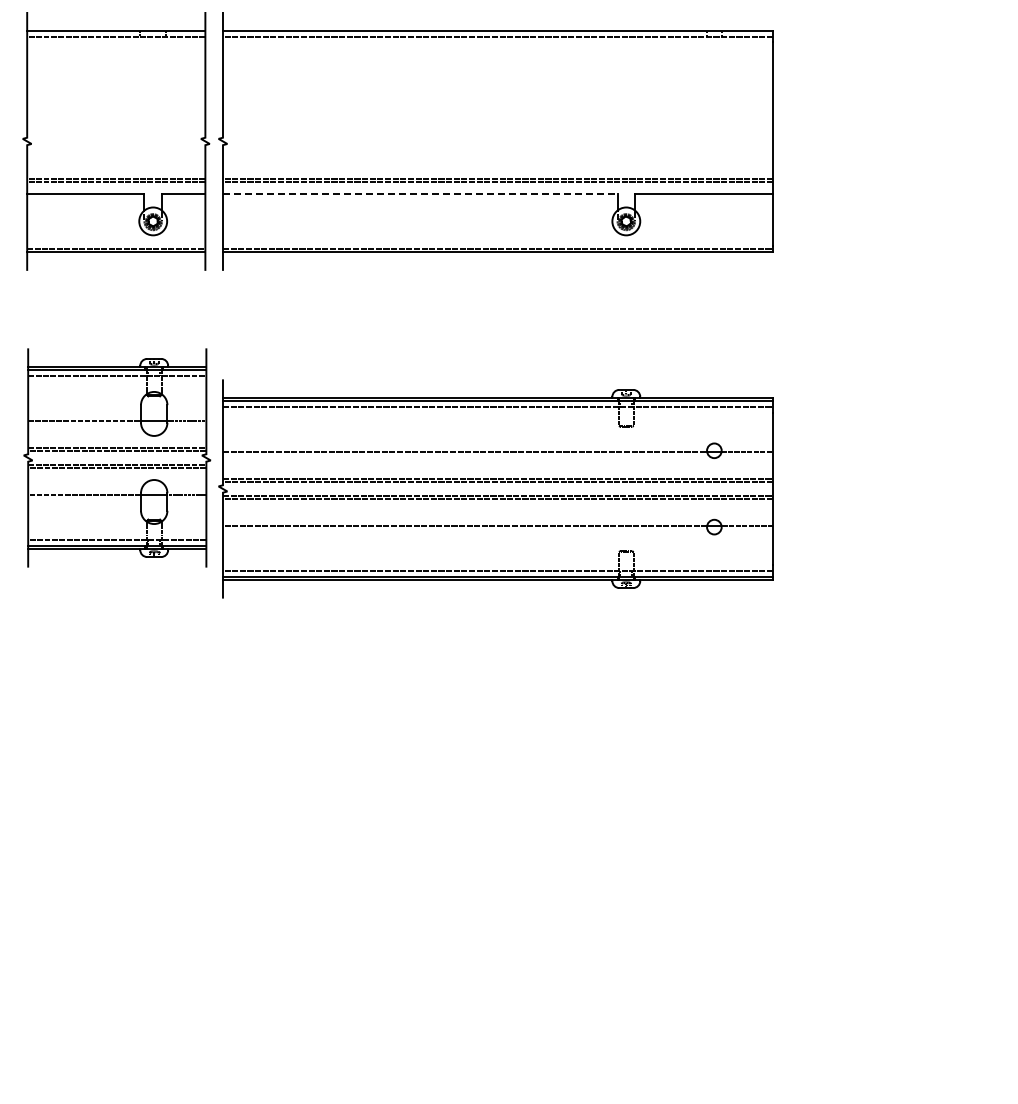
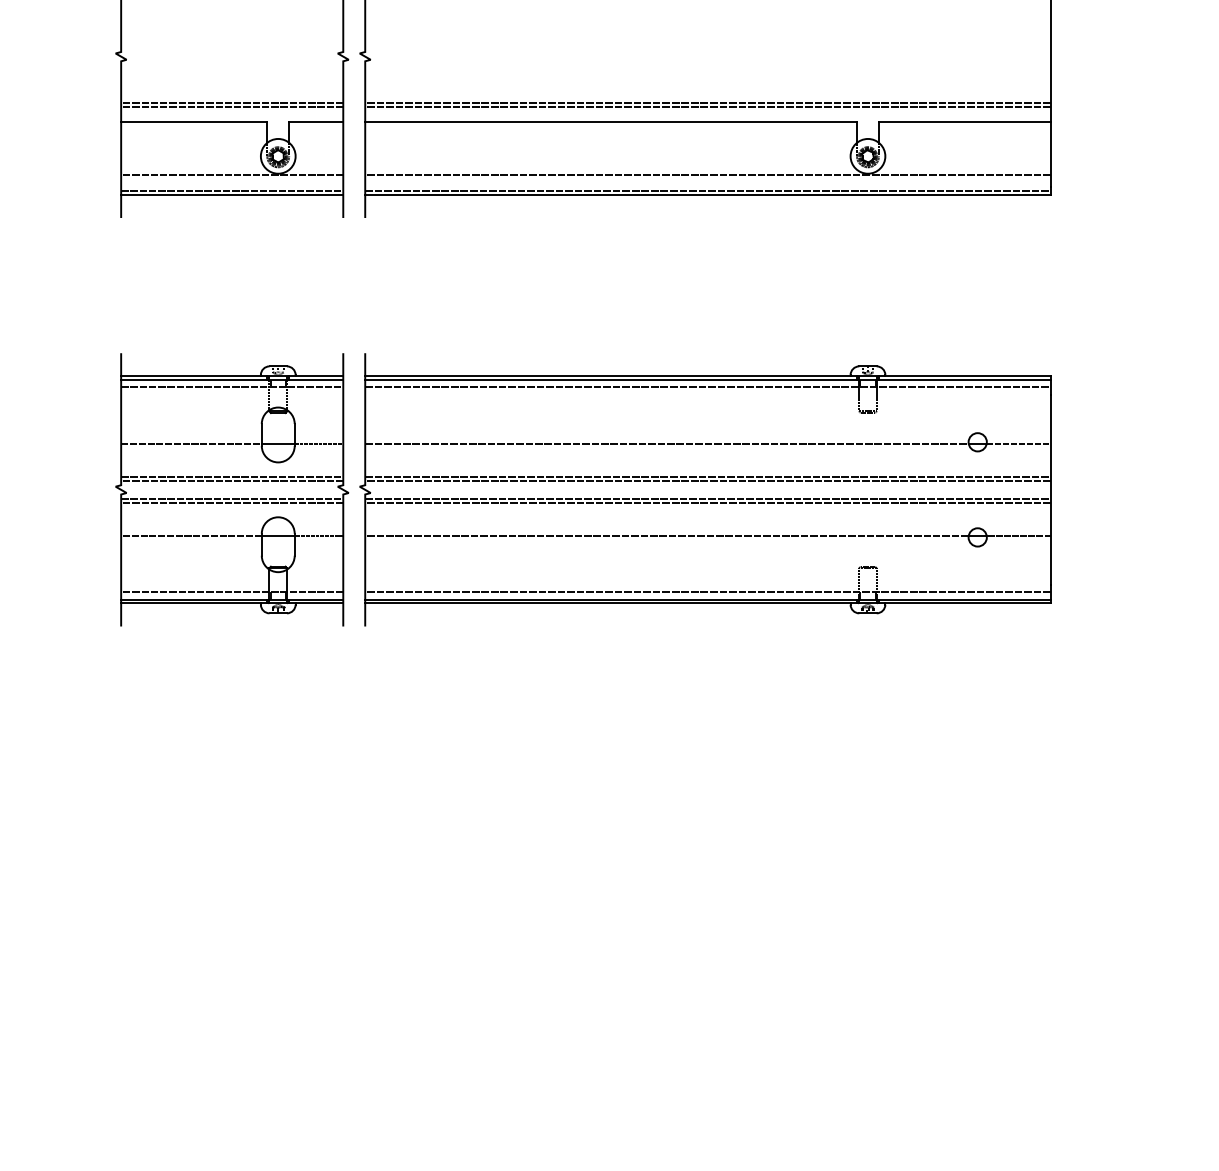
line: (420, 193) -> (611, 121), dashed -> solid
line: (116, 236) -> (232, 175), added
line: (497, 236) -> (707, 175), added
part: (117, 457) -> (232, 489), moved

